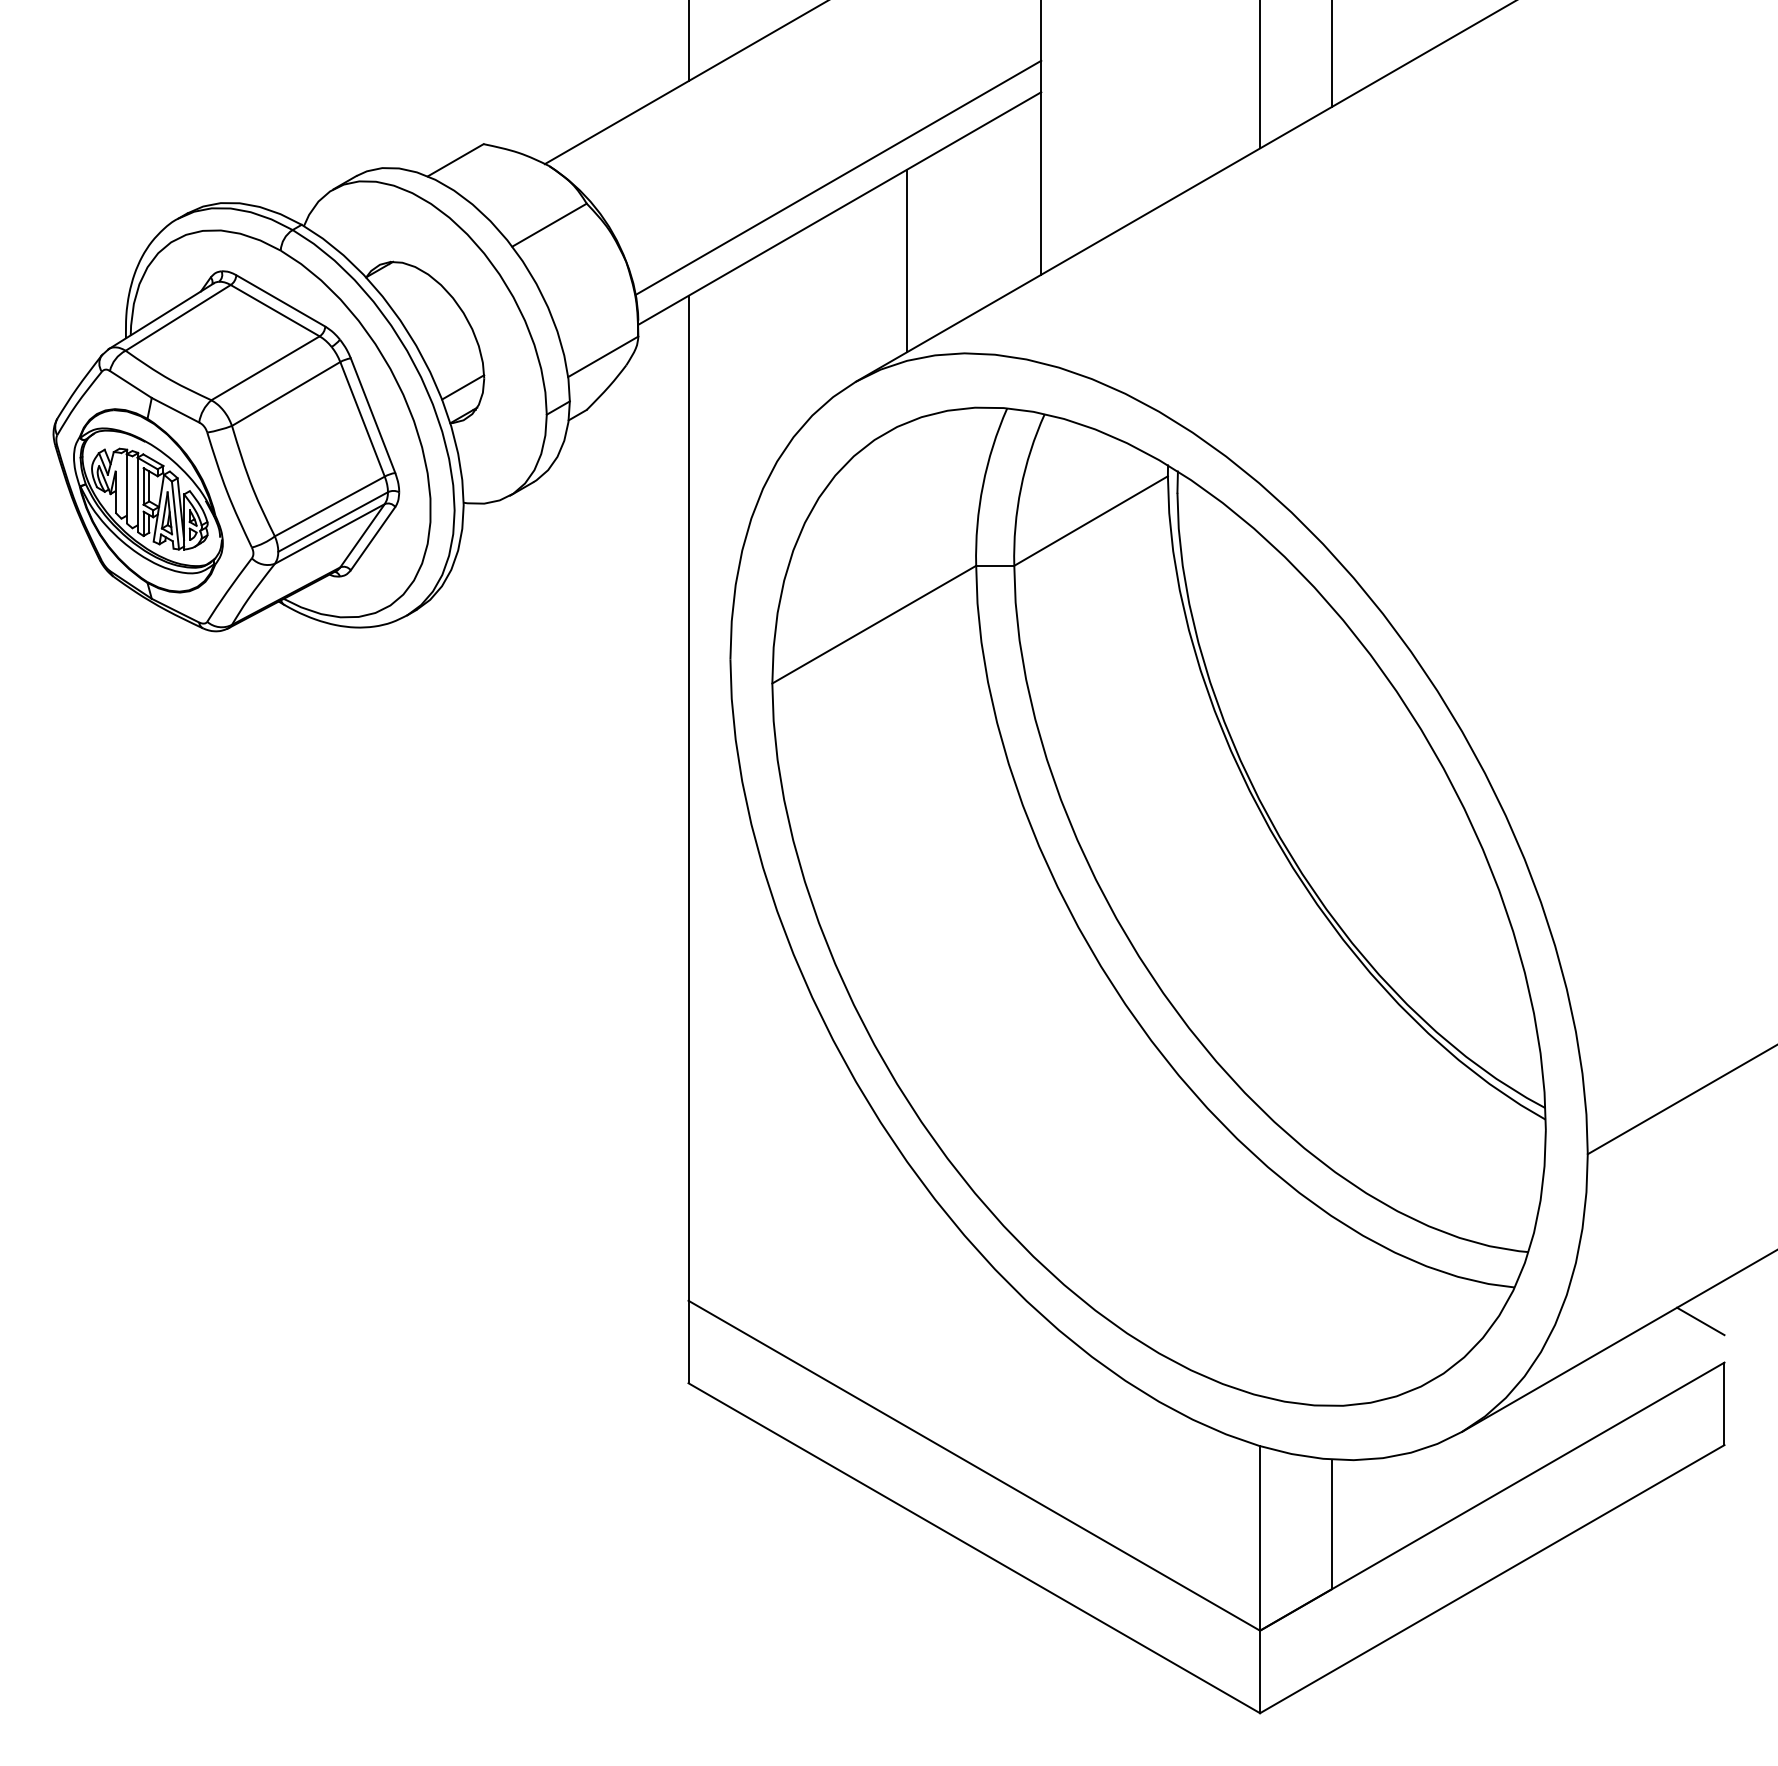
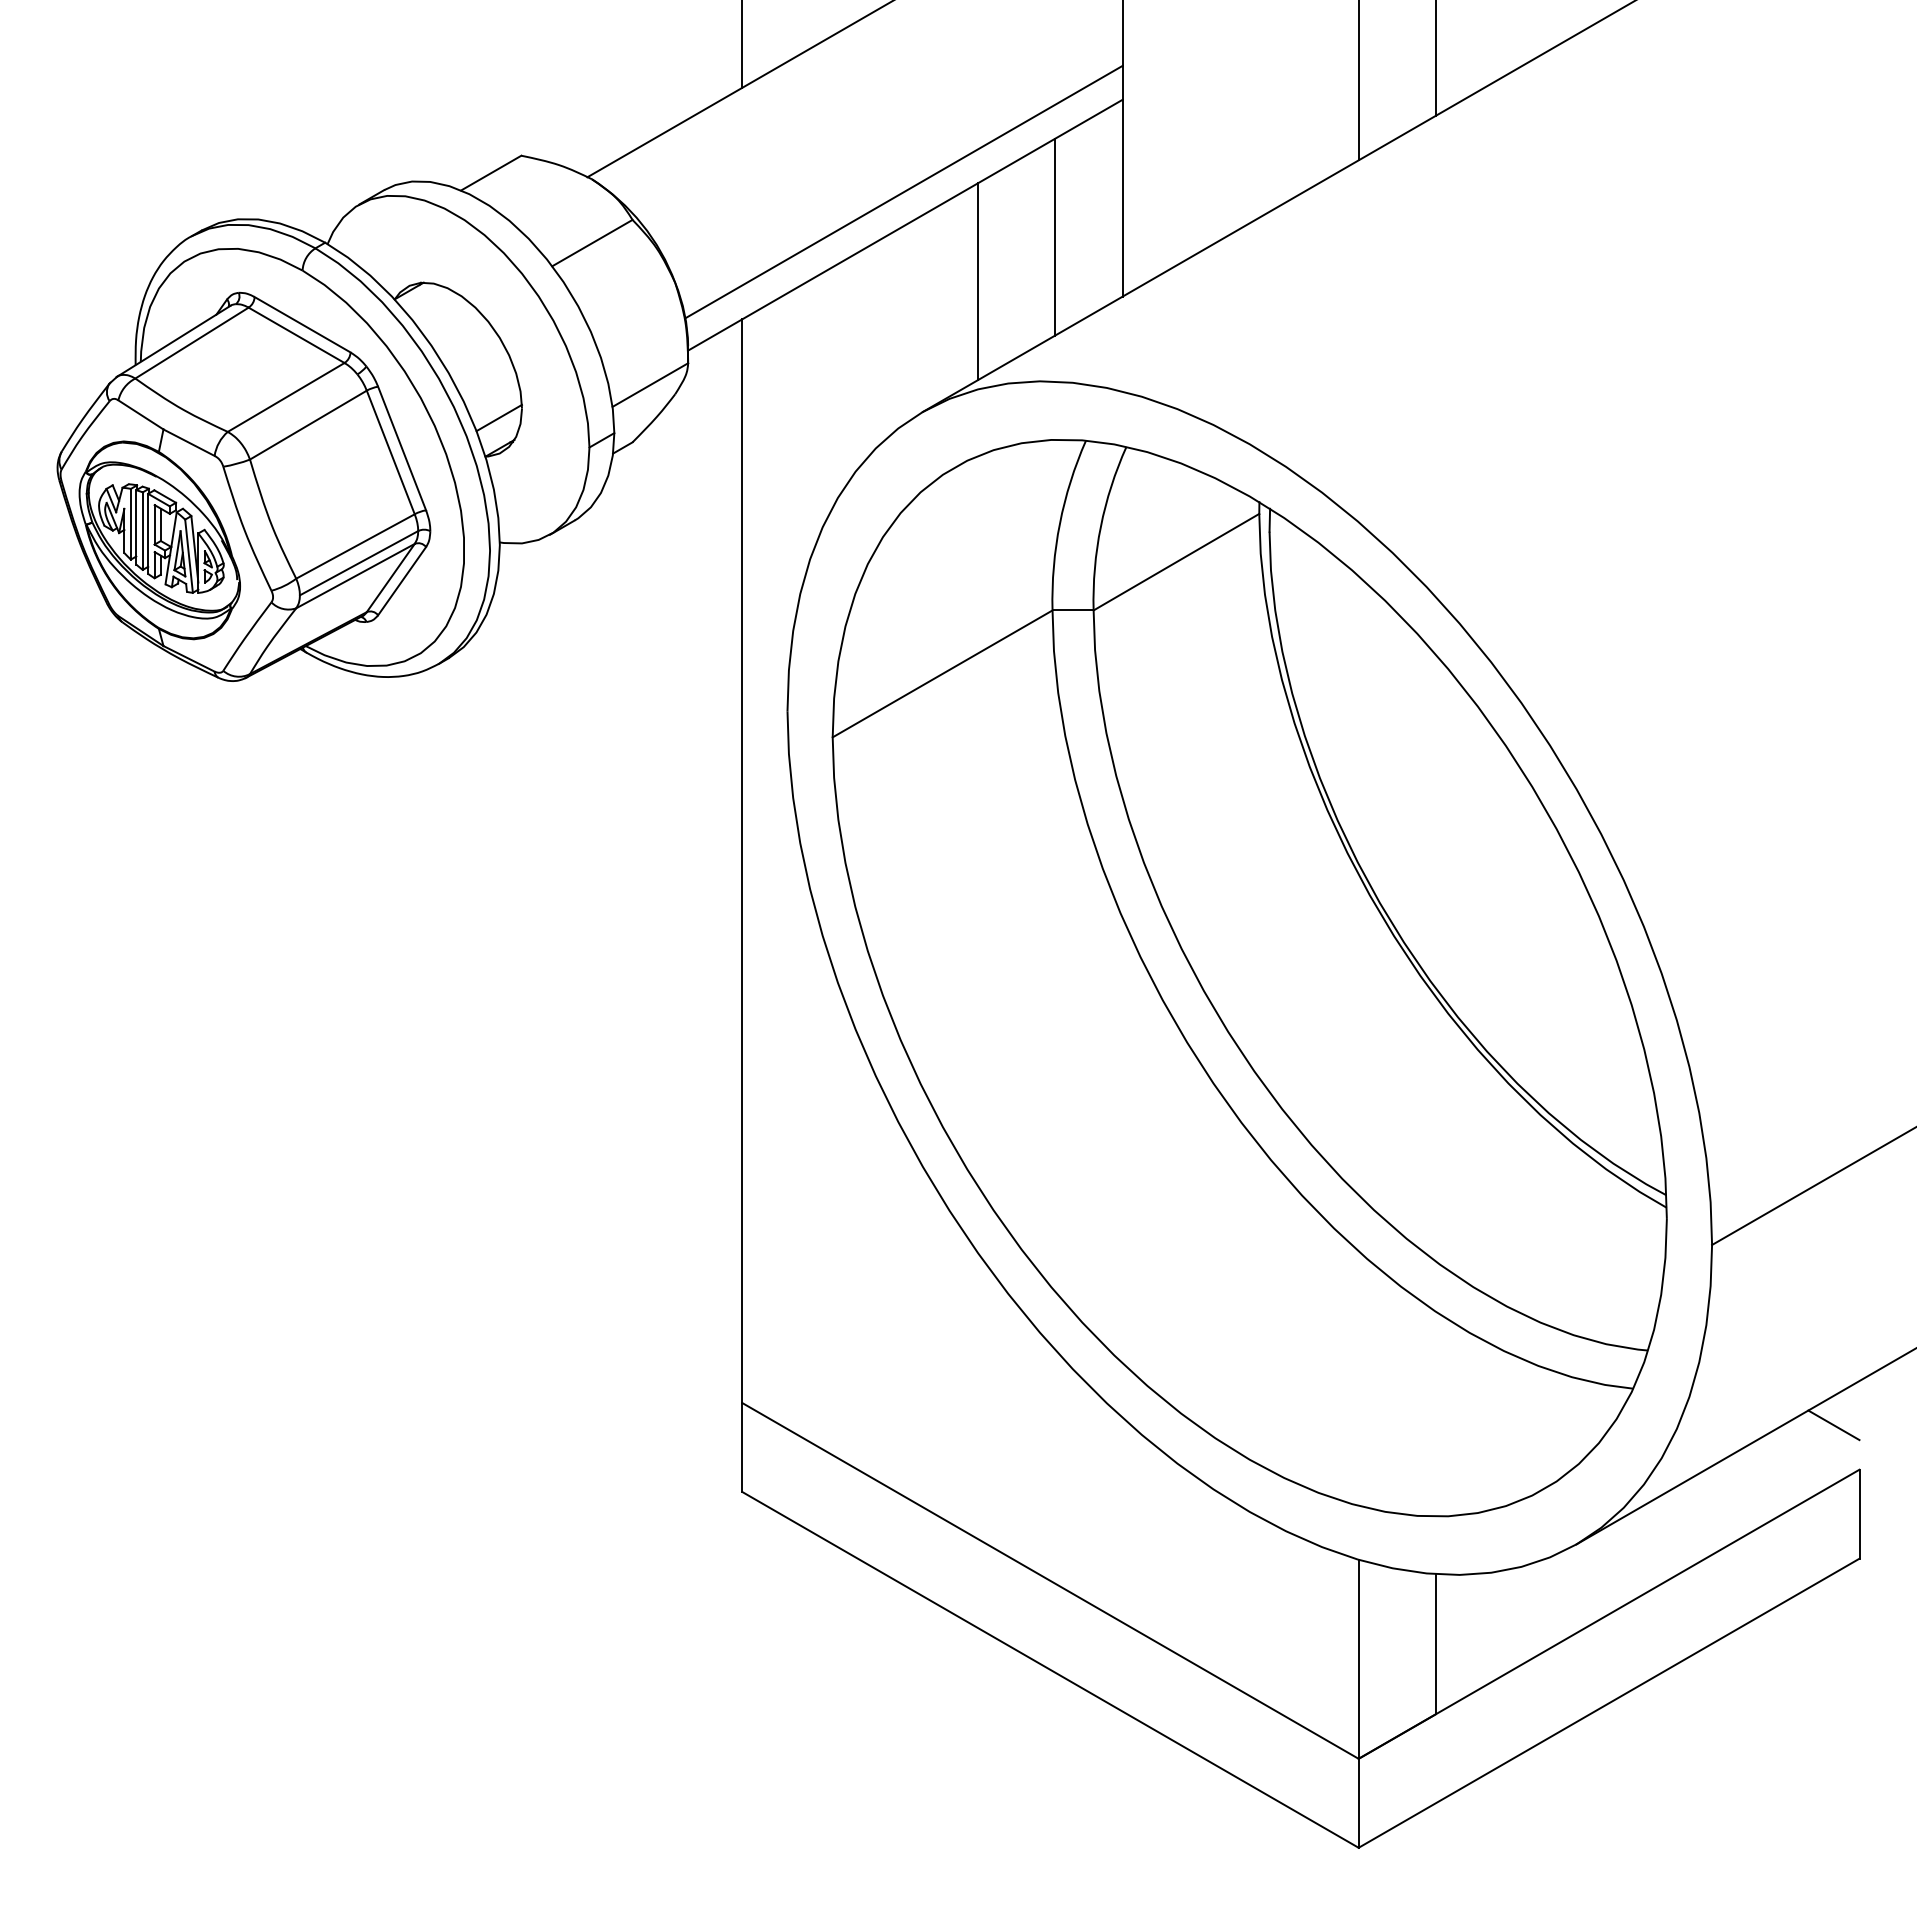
line: (978, 219) -> (1055, 236), added
line: (121, 485) -> (130, 523), added
line: (132, 491) -> (142, 530), added

